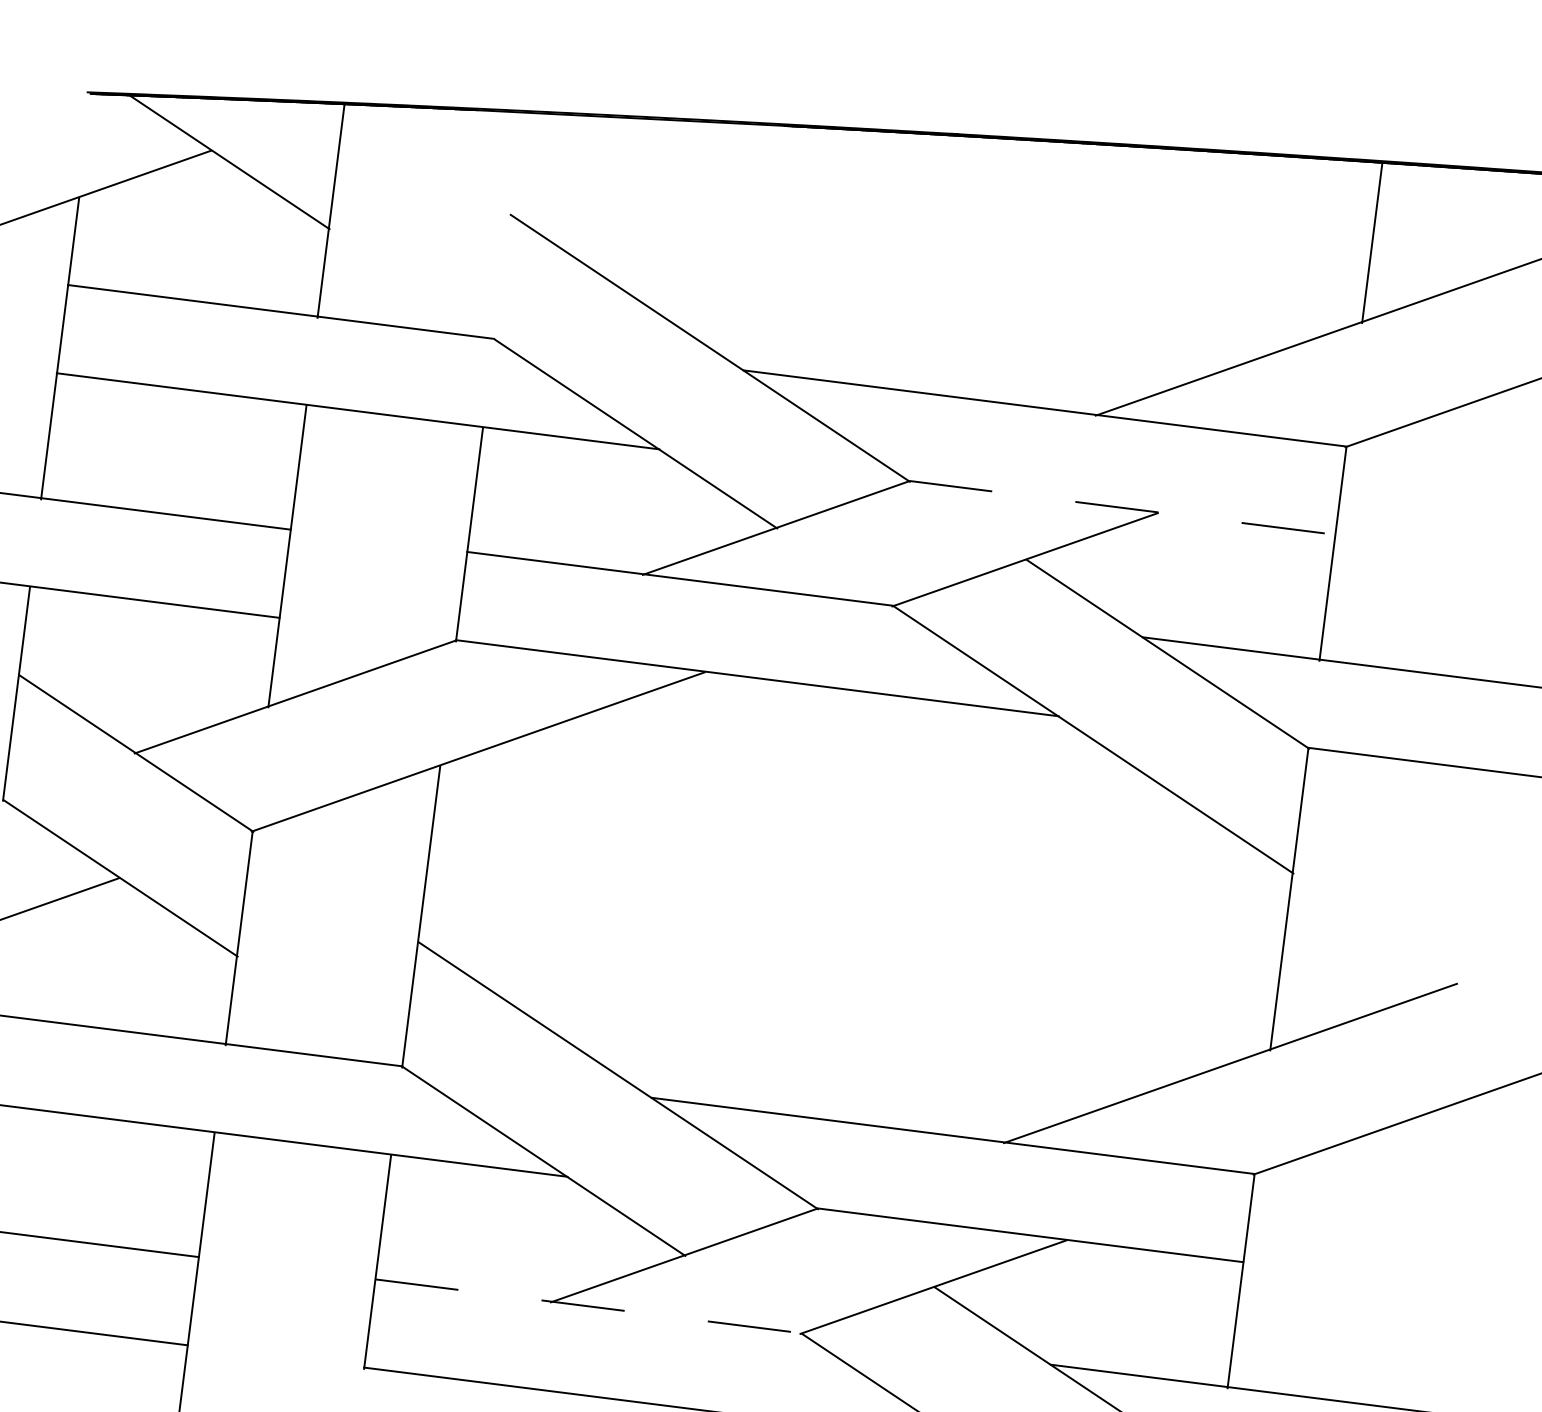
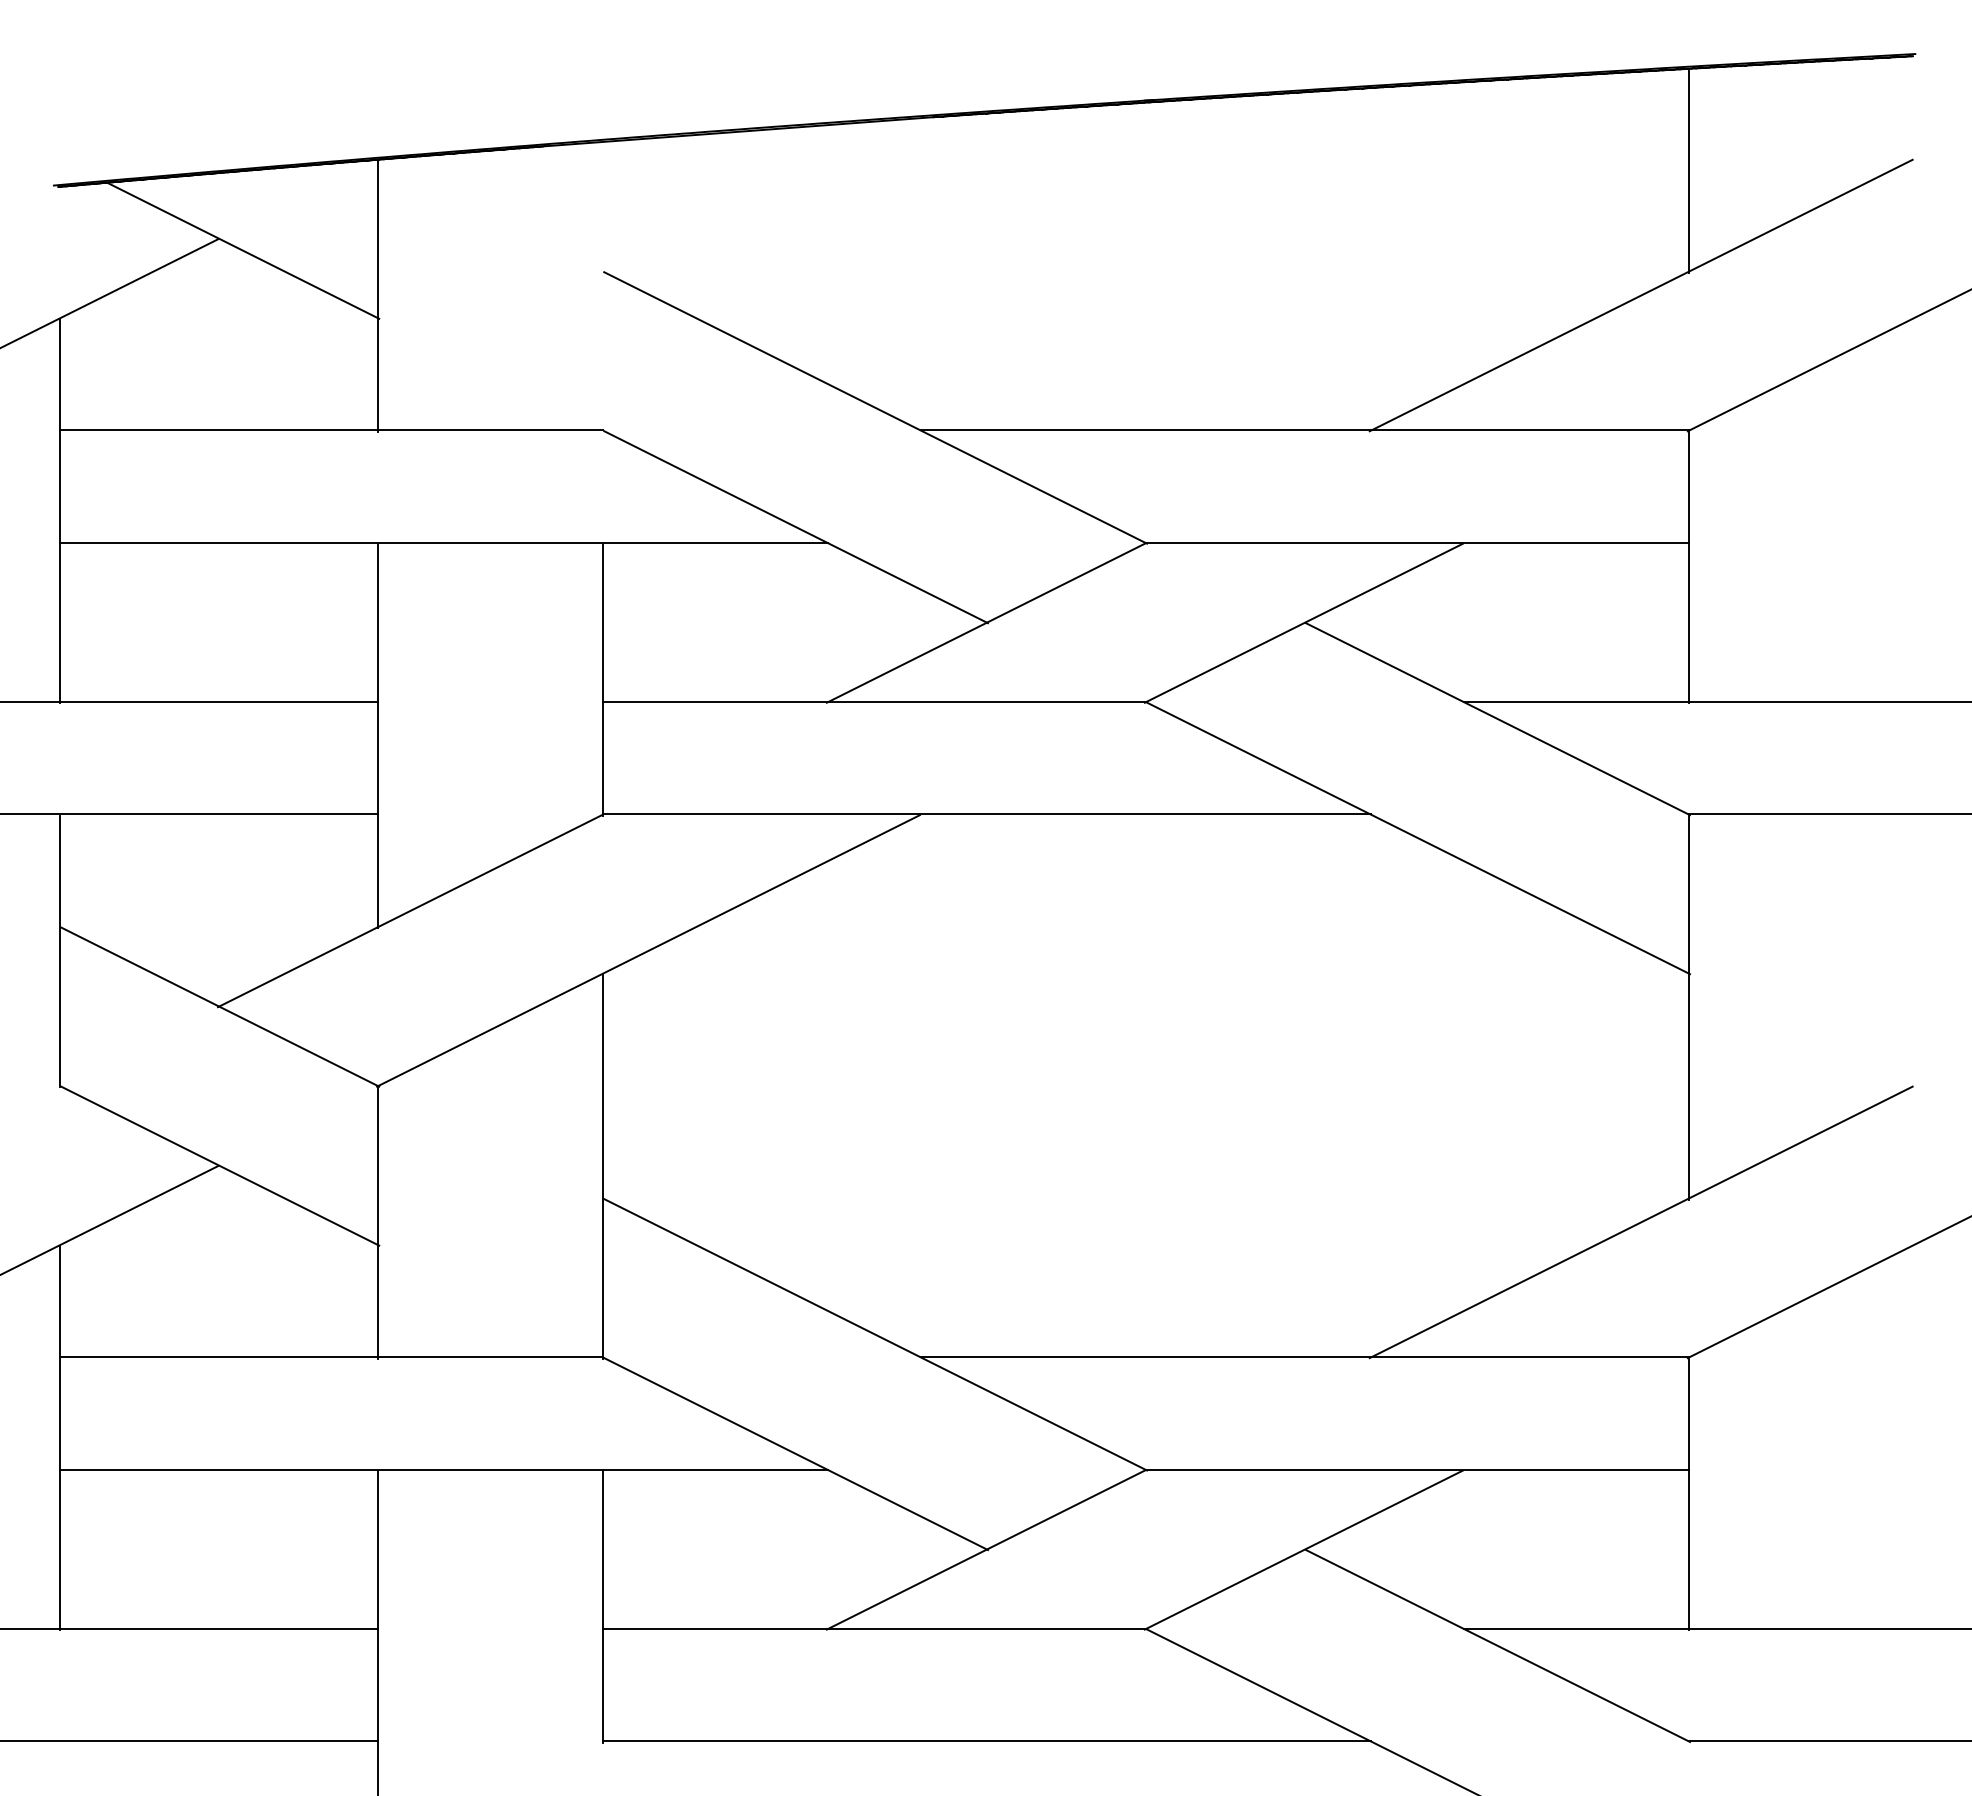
line: (1122, 507) -> (1417, 542), dashed -> solid
line: (588, 1306) -> (874, 1628), dashed -> solid

